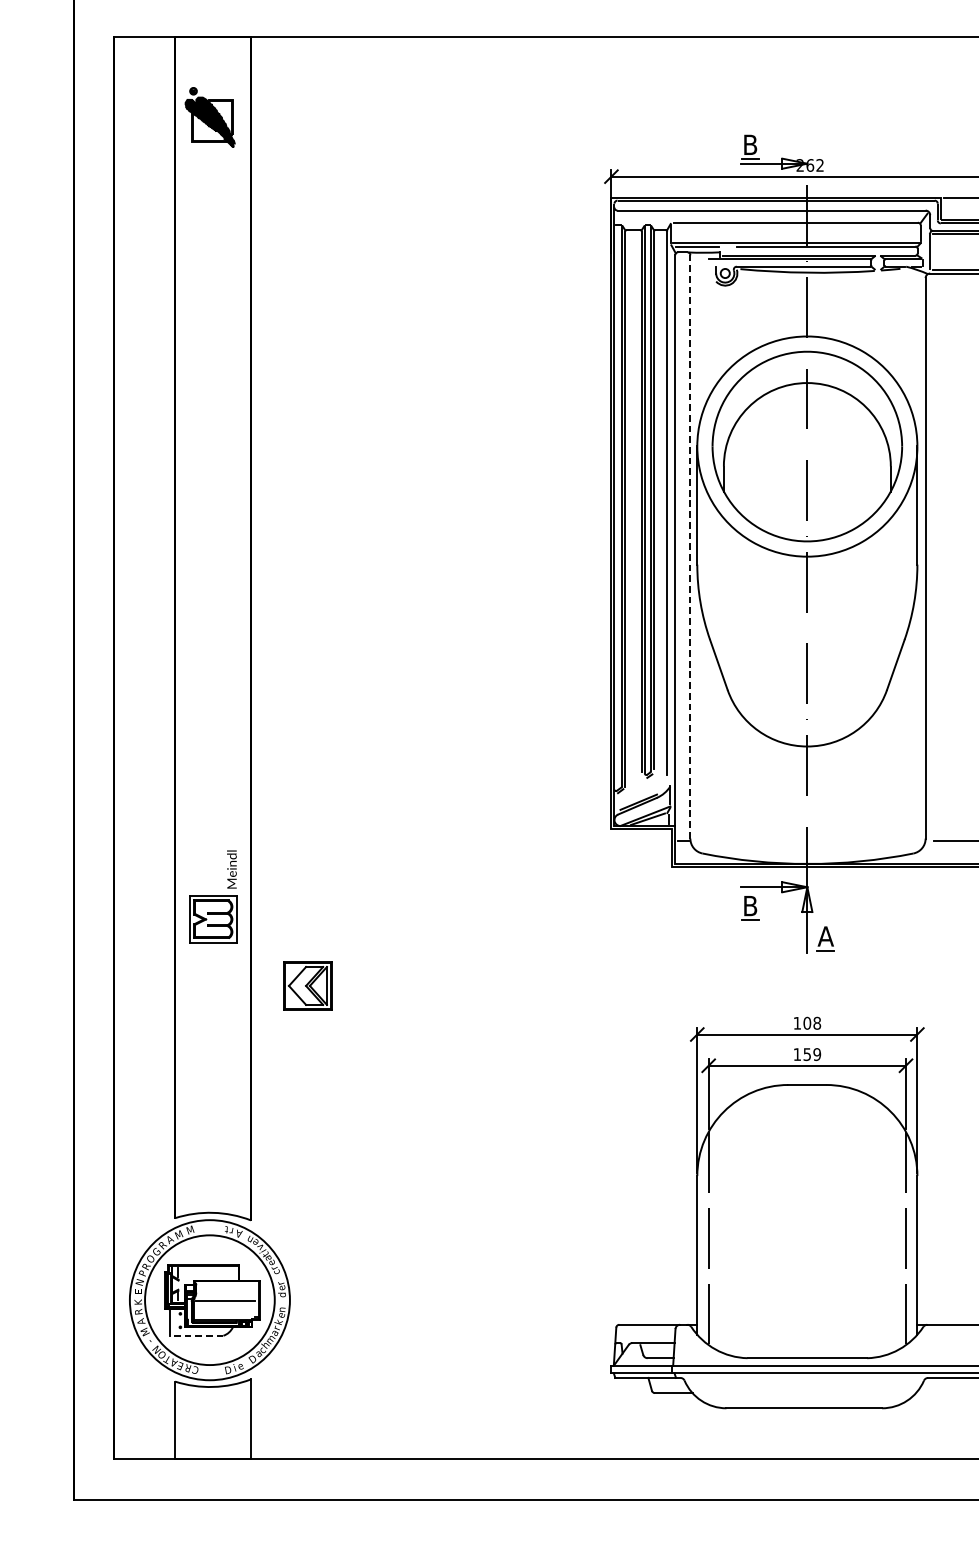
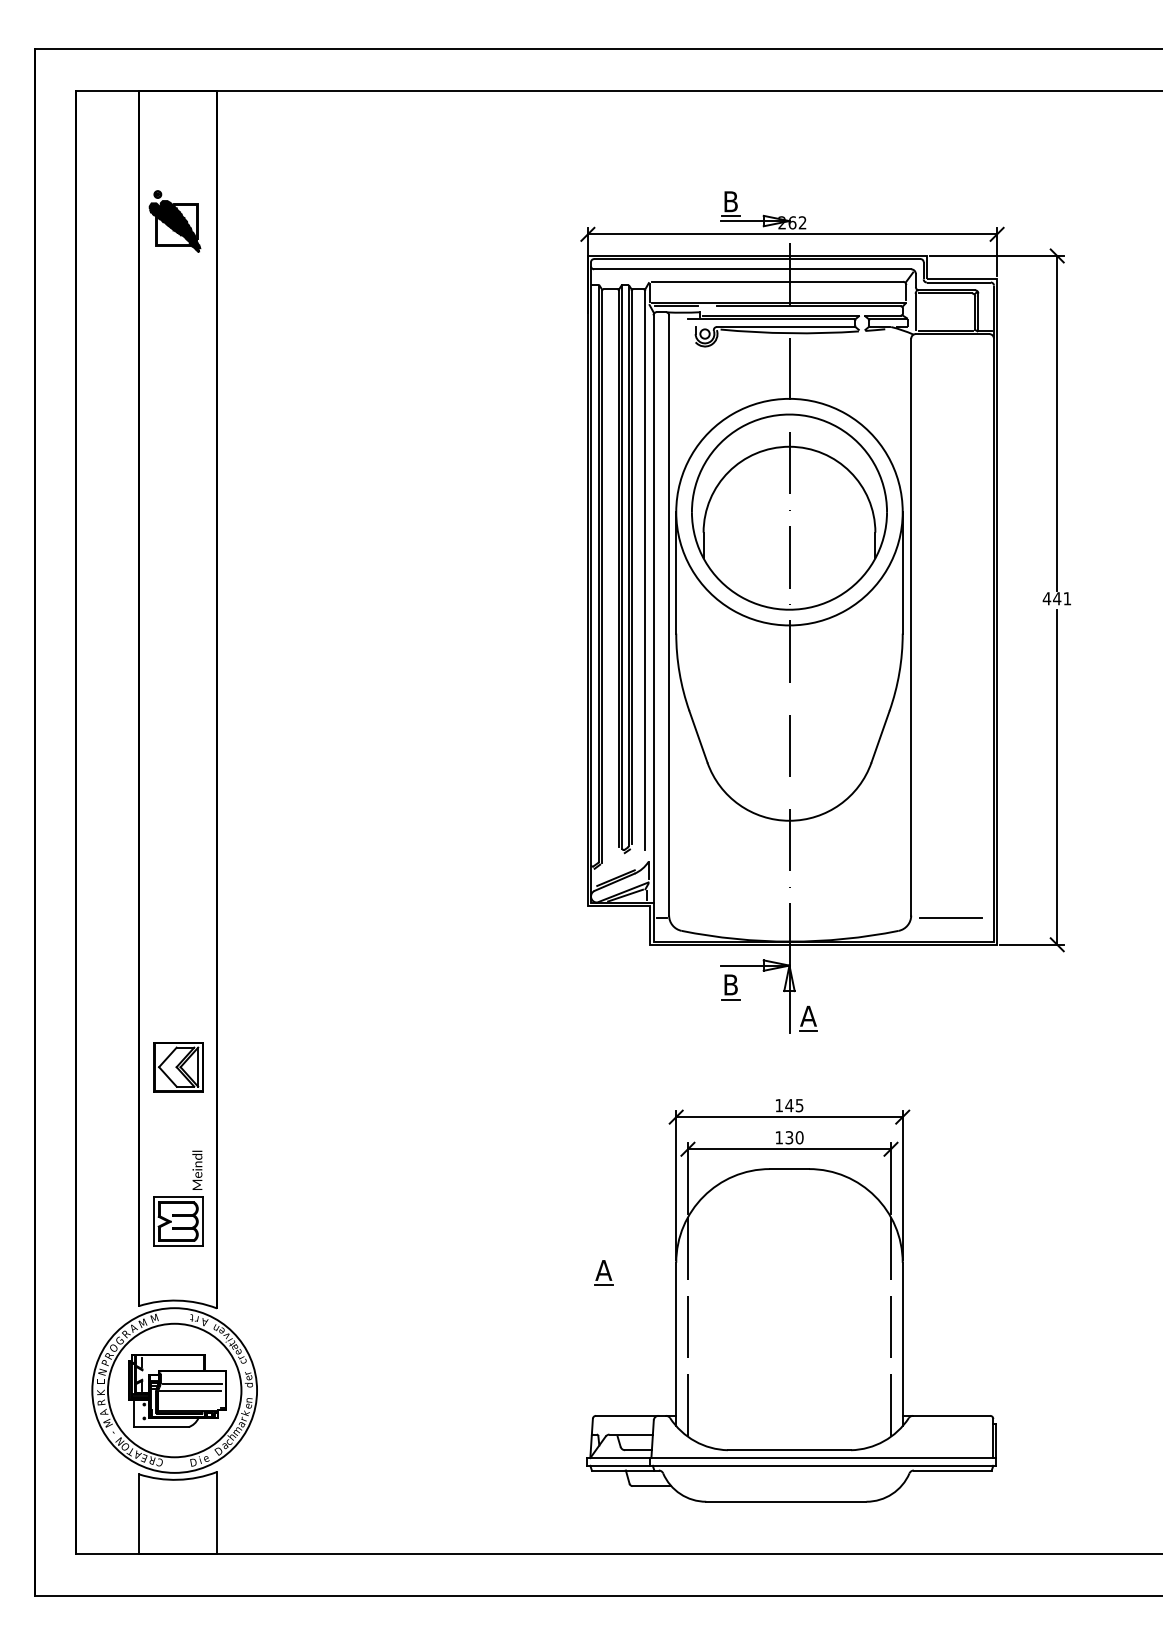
part: (209, 117) -> (174, 221), moved
line: (690, 546) -> (669, 614), dashed -> solid
part: (213, 896) -> (178, 1198), moved
part: (307, 986) -> (178, 1067), moved
text: (812, 1023) -> (794, 1105), 108 -> 145
text: (812, 1054) -> (794, 1137), 159 -> 130
part: (626, 1185) -> (603, 1272), added
line: (227, 1293) -> (192, 1383), added
line: (196, 1336) -> (160, 1427), dashed -> solid

